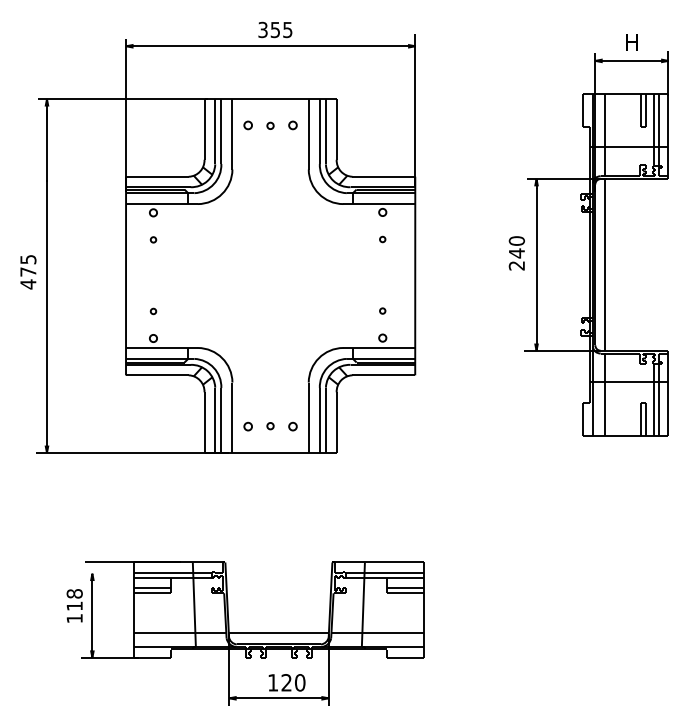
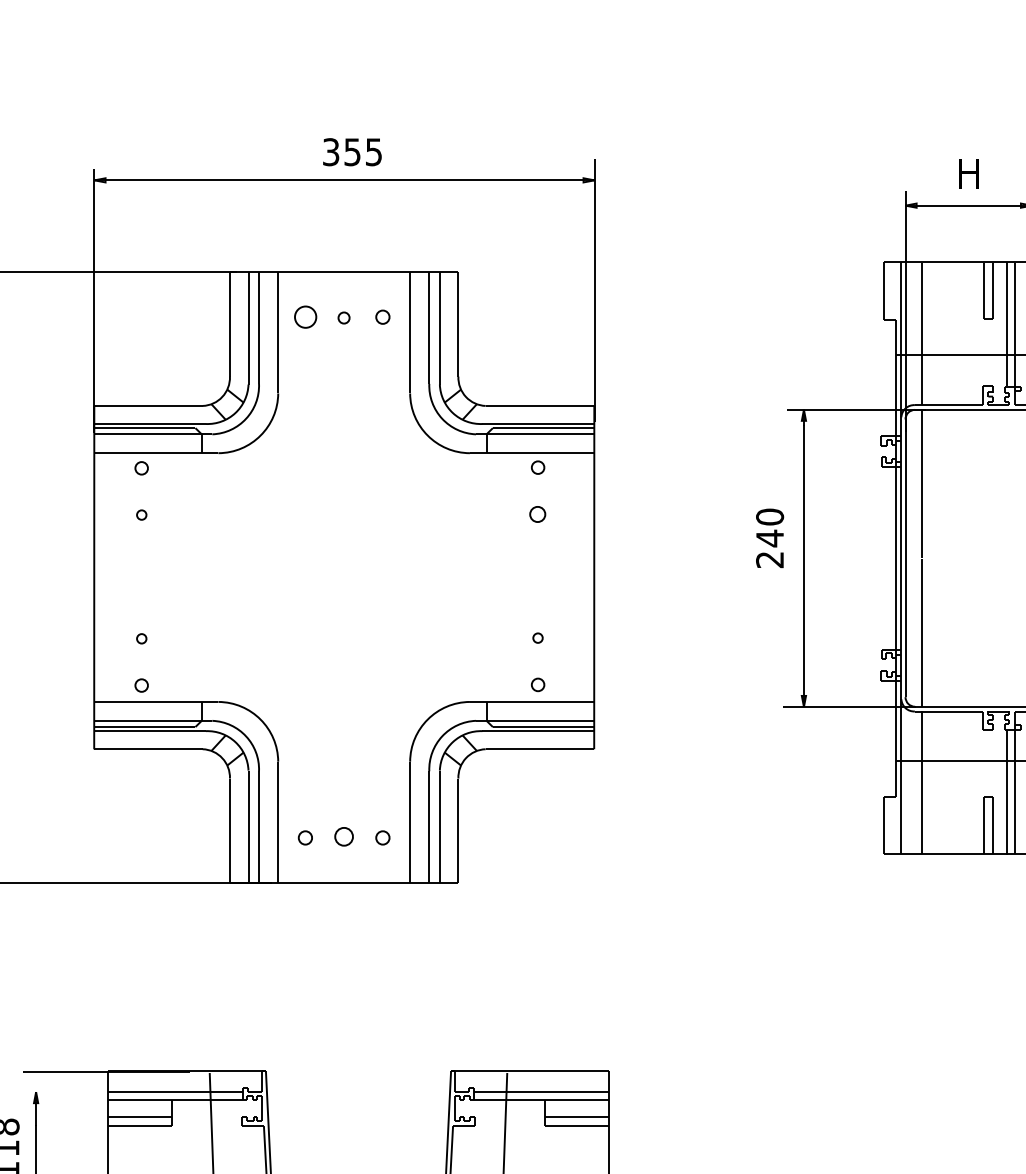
part: (247, 125) -> (304, 317), size x1.6
part: (382, 239) -> (537, 514), size x1.6
part: (270, 426) -> (344, 837), size x1.6

